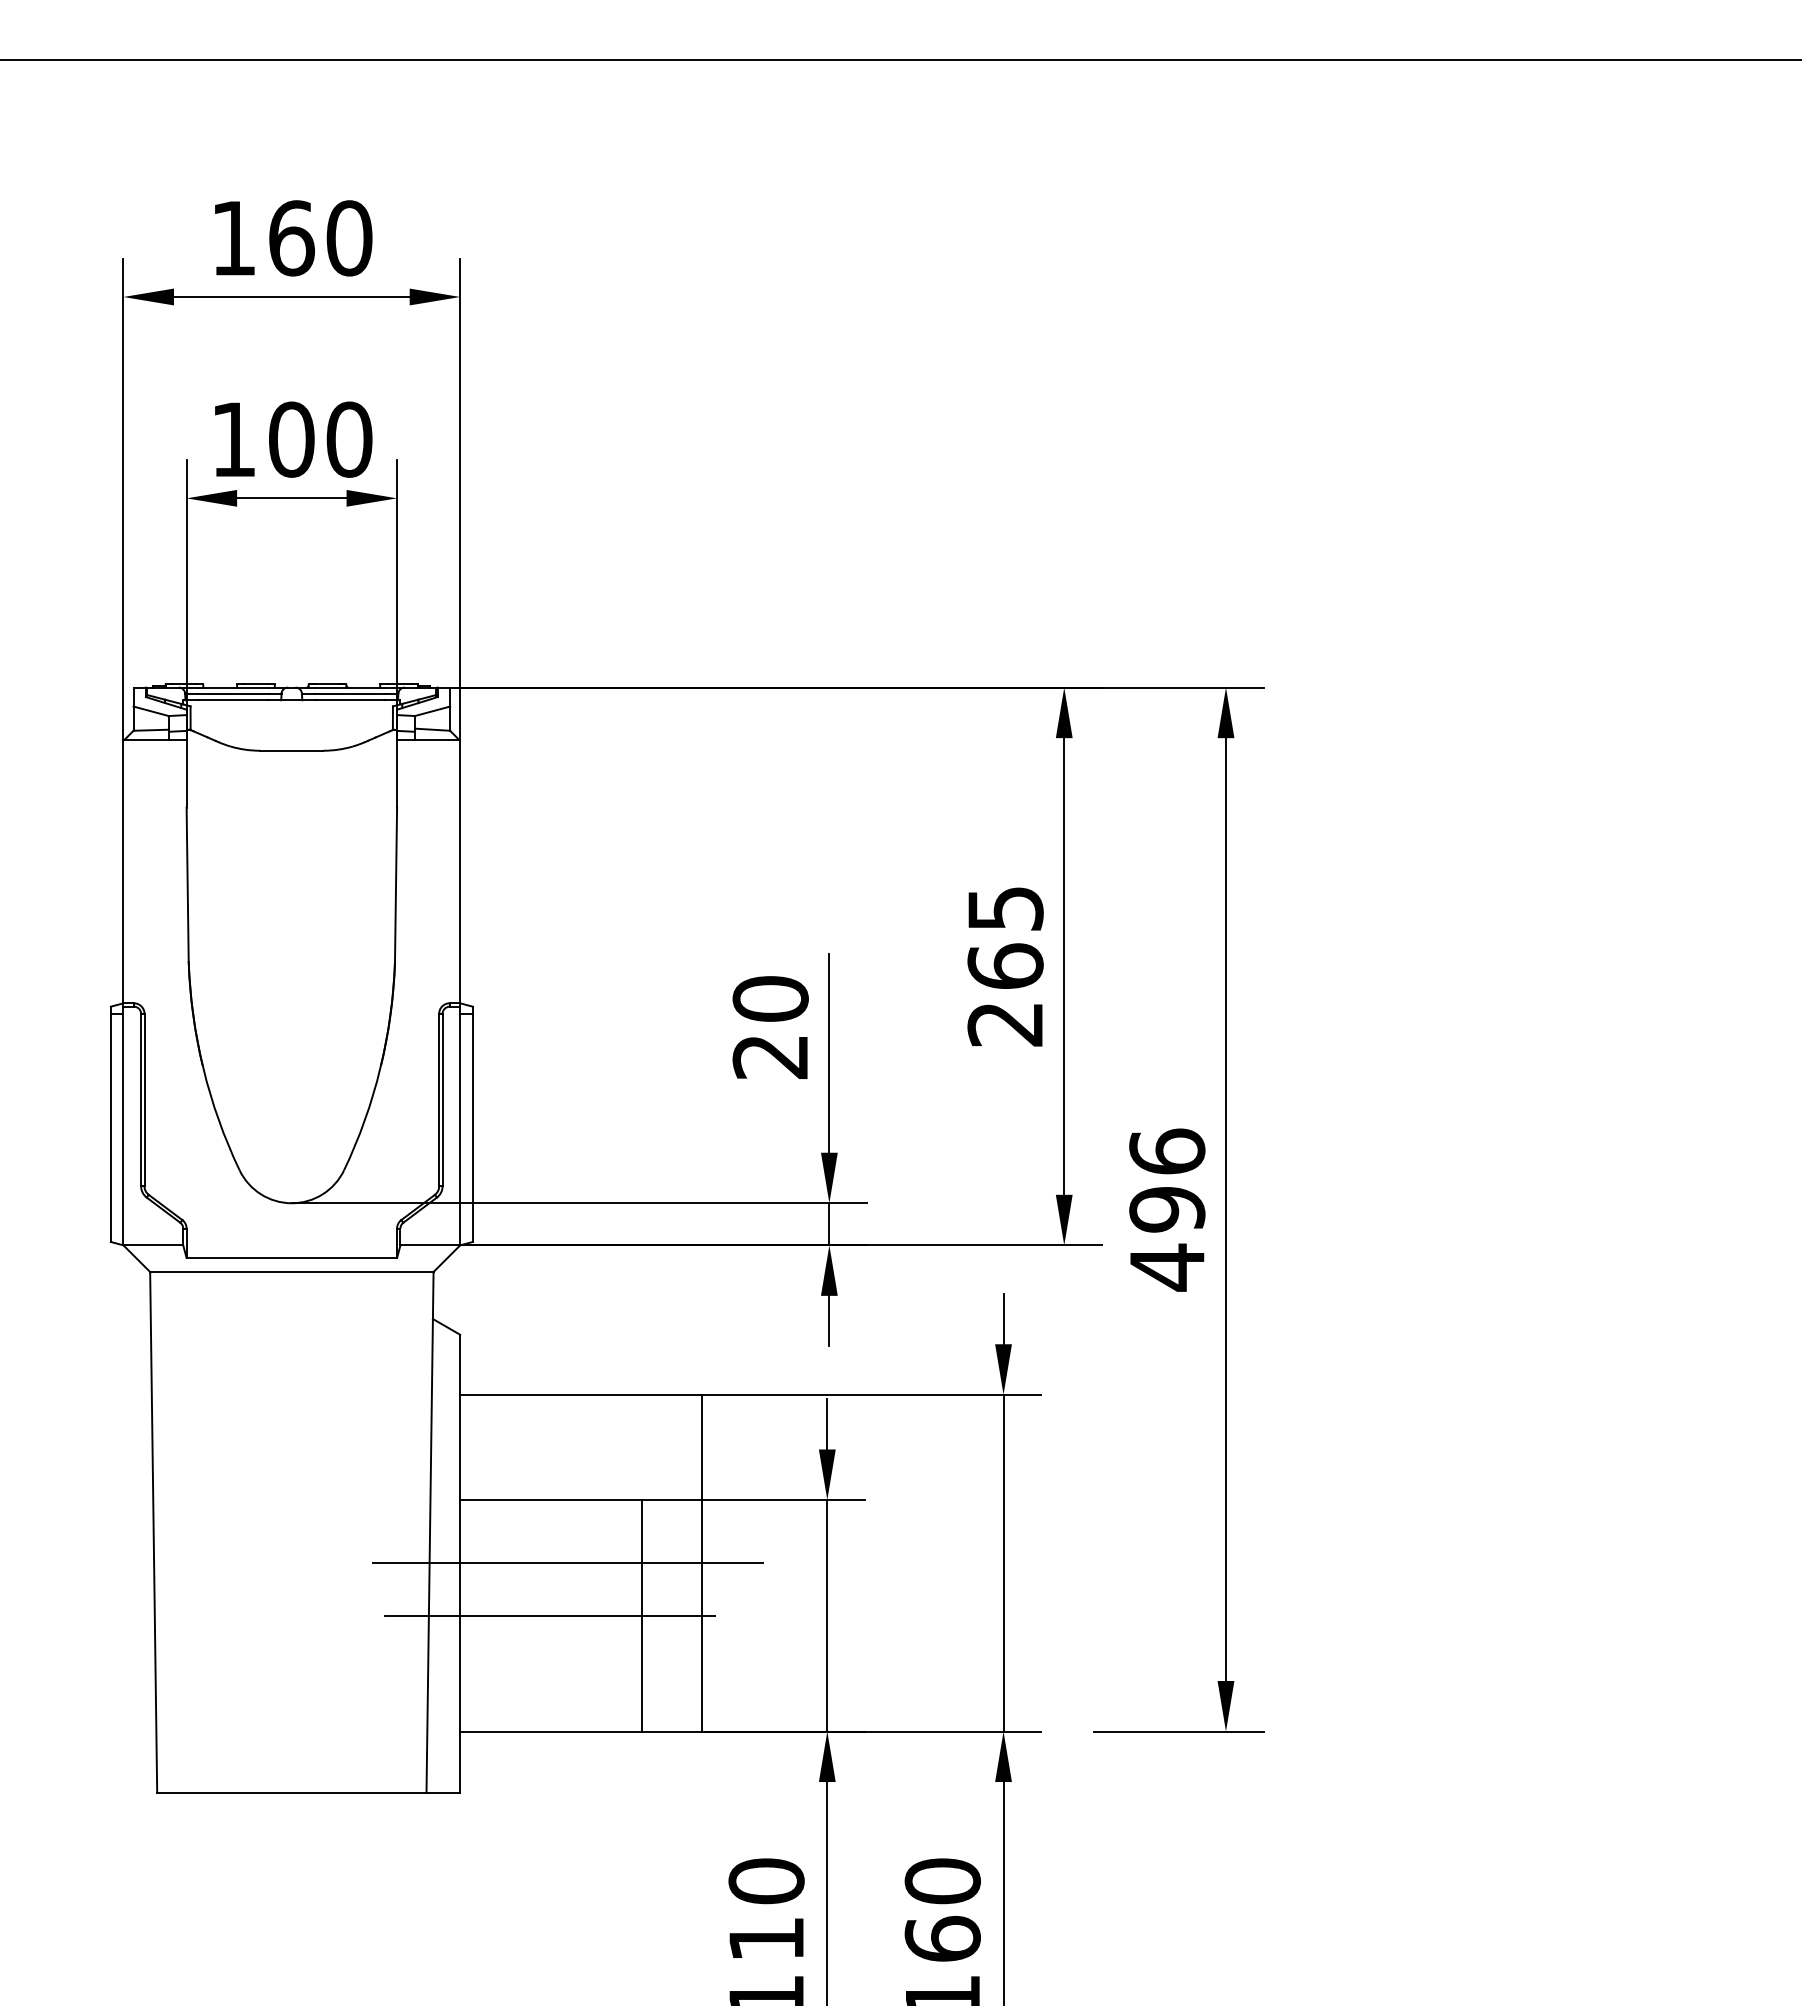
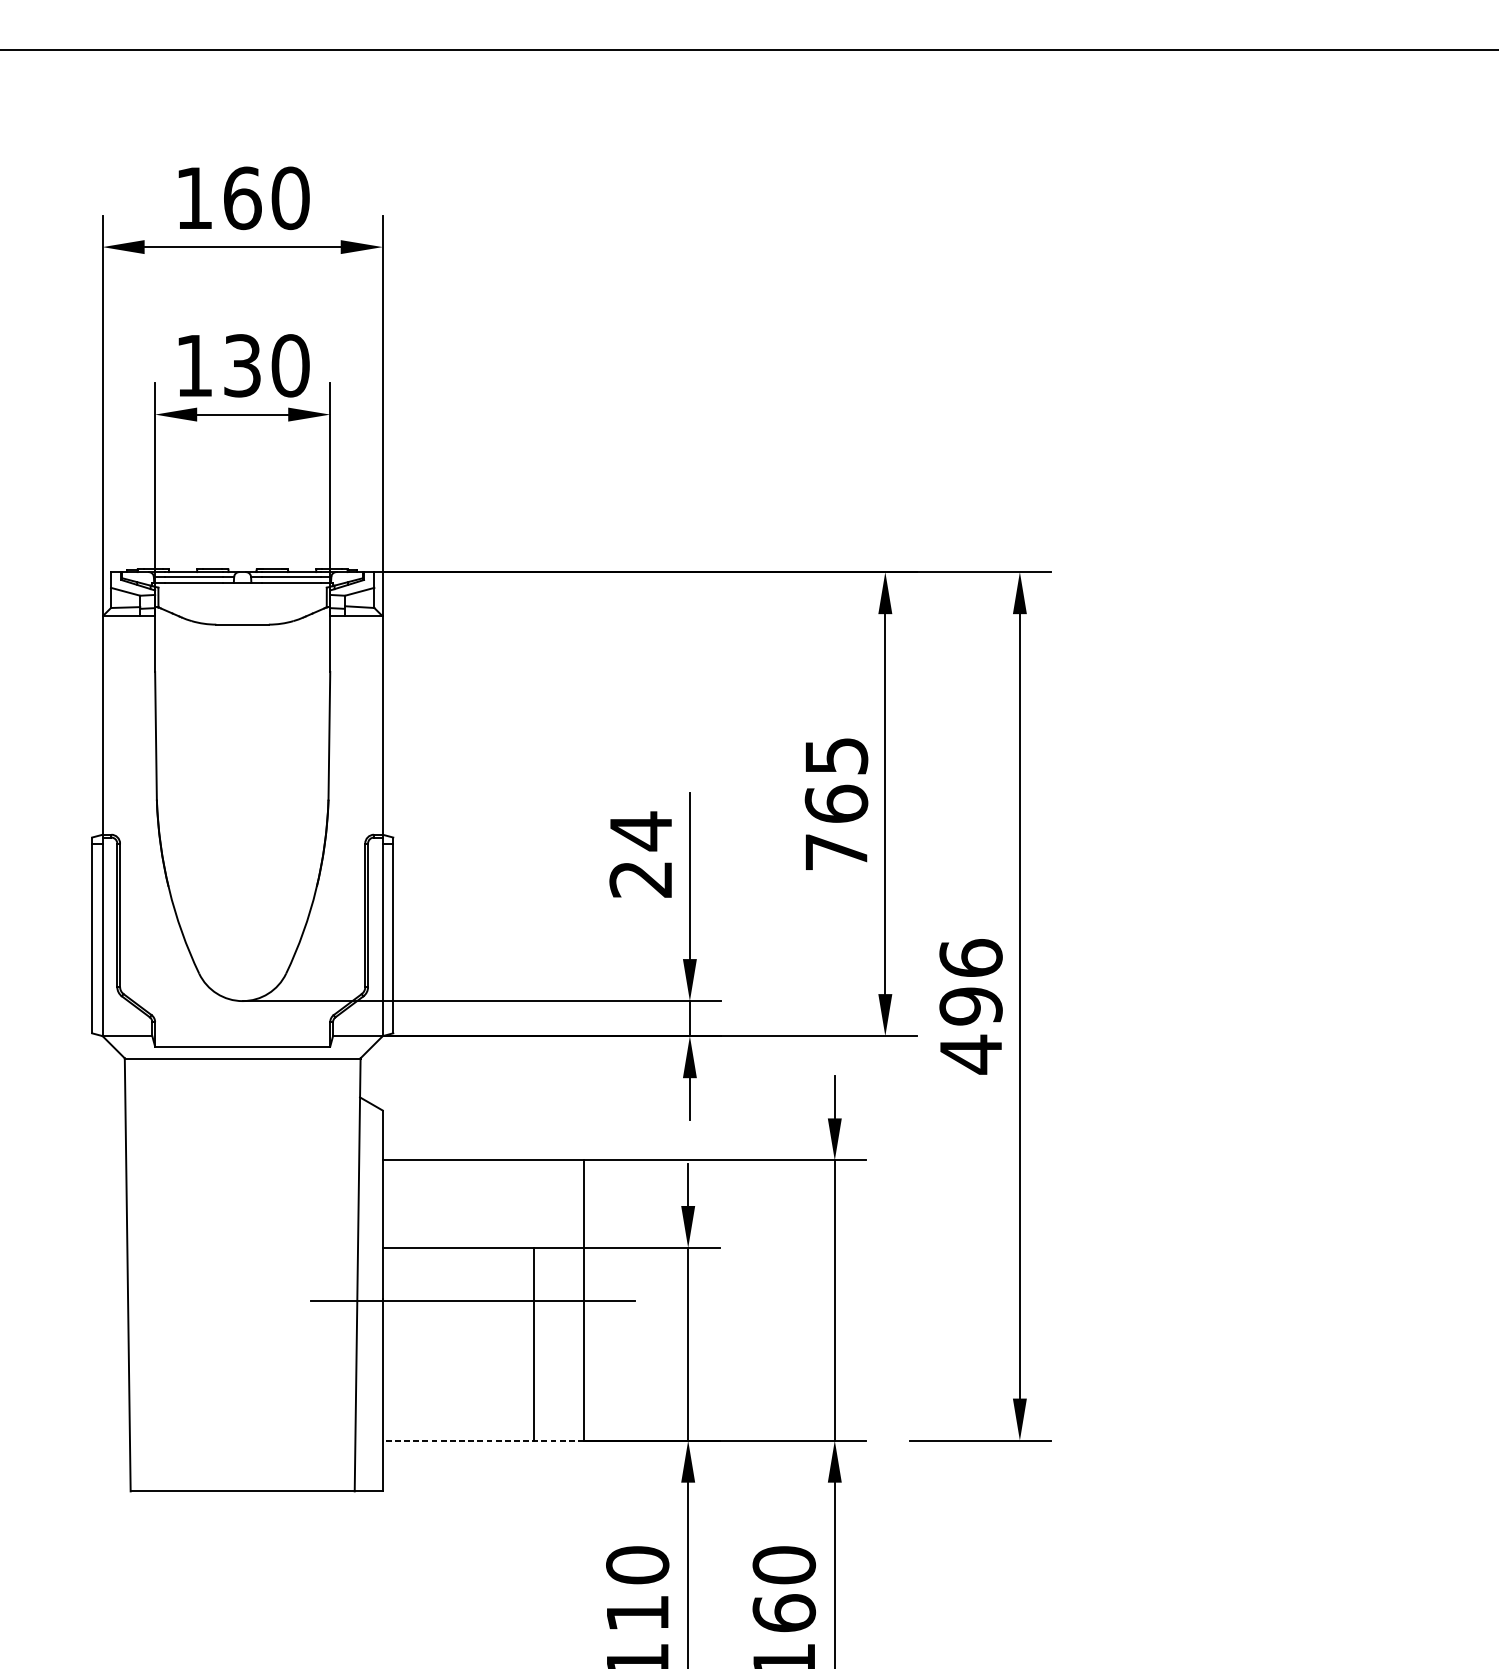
text: (291, 439) -> (242, 365), 100 -> 130
text: (770, 999) -> (640, 831), 20 -> 24
text: (1004, 1024) -> (835, 852), 265 -> 765
line: (549, 1615) -> (457, 1344), removed
line: (581, 1731) -> (483, 1440), solid -> dashed

